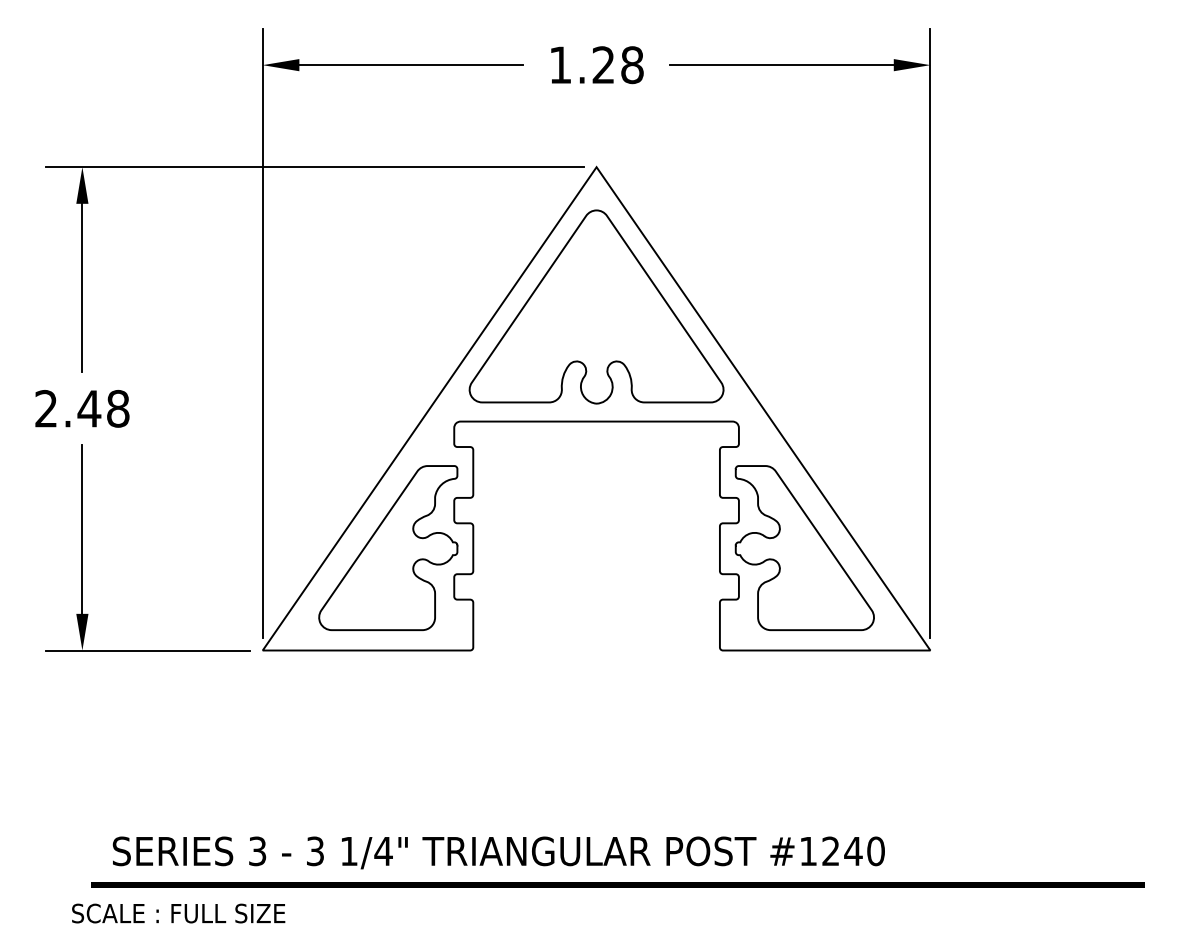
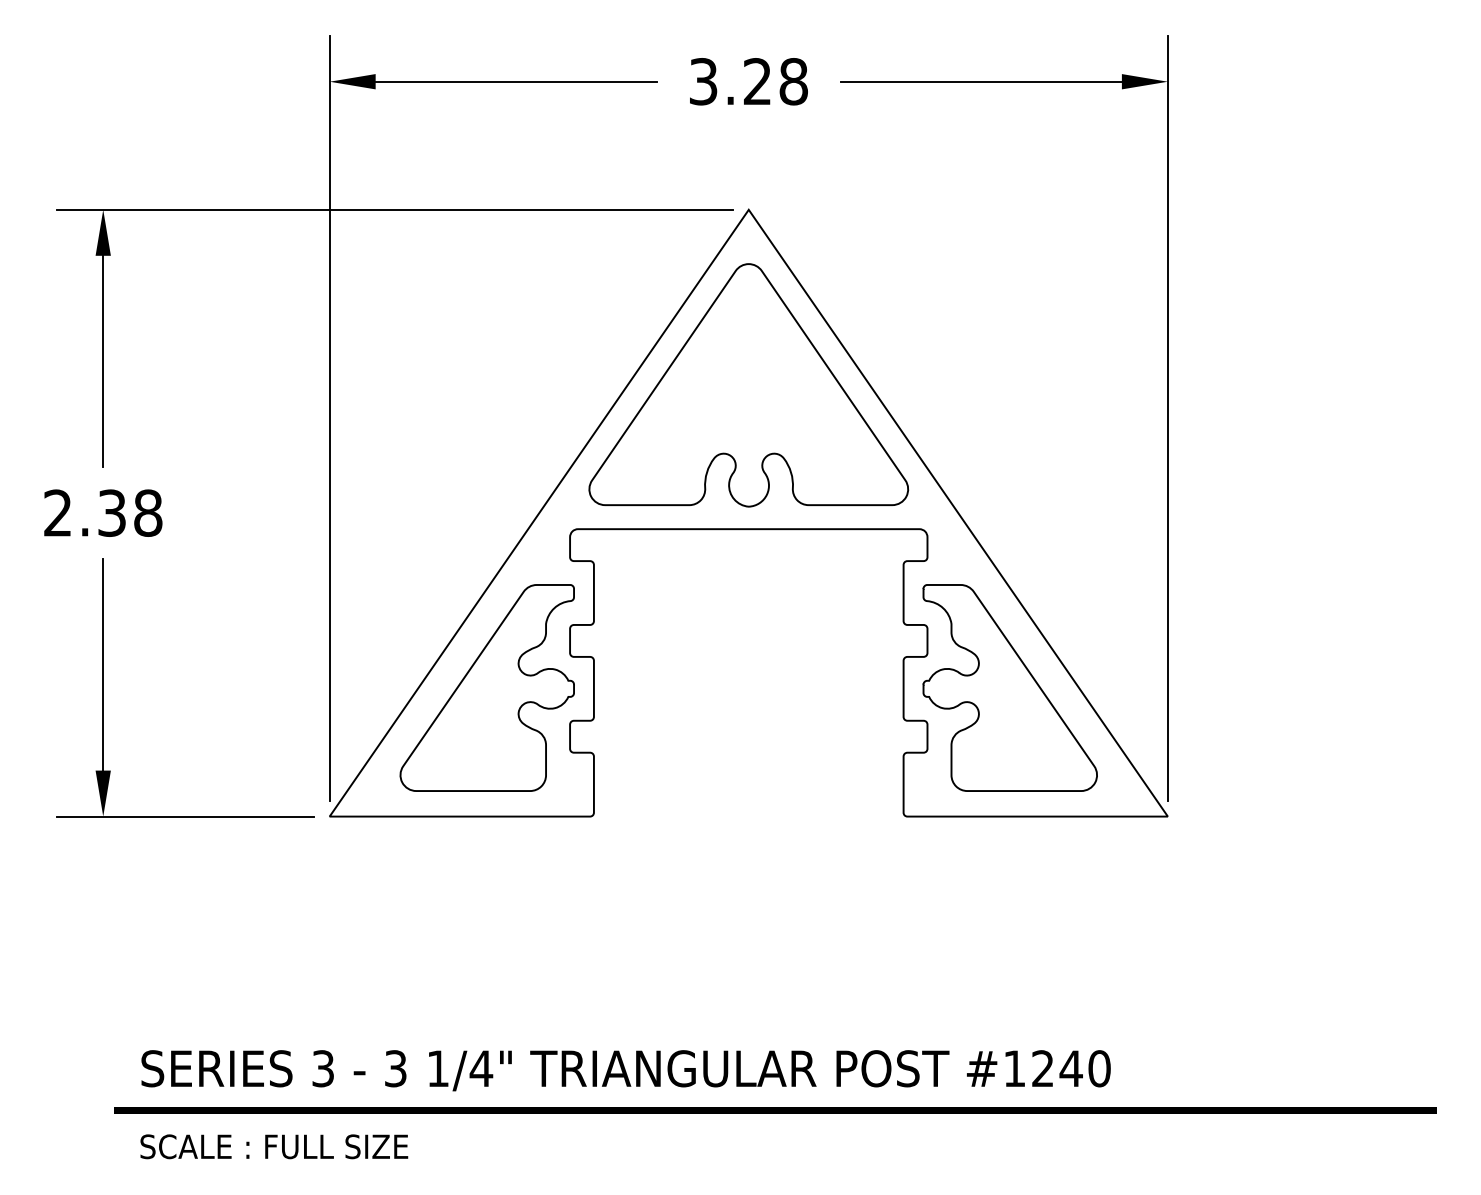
text: (560, 65) -> (703, 82), 1.28 -> 3.28
text: (89, 408) -> (112, 512), 2.48 -> 2.38
text: (178, 913) -> (274, 1146), moved

